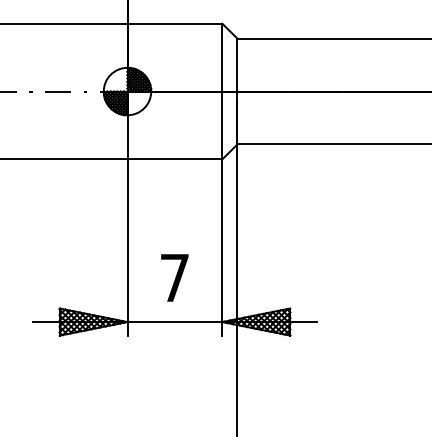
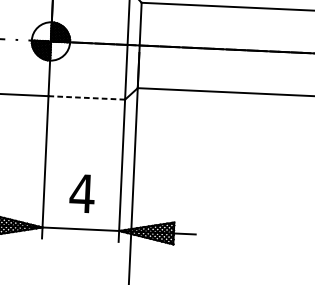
line: (175, 159) -> (87, 98), solid -> dashed
text: (174, 277) -> (82, 193), 7 -> 4

